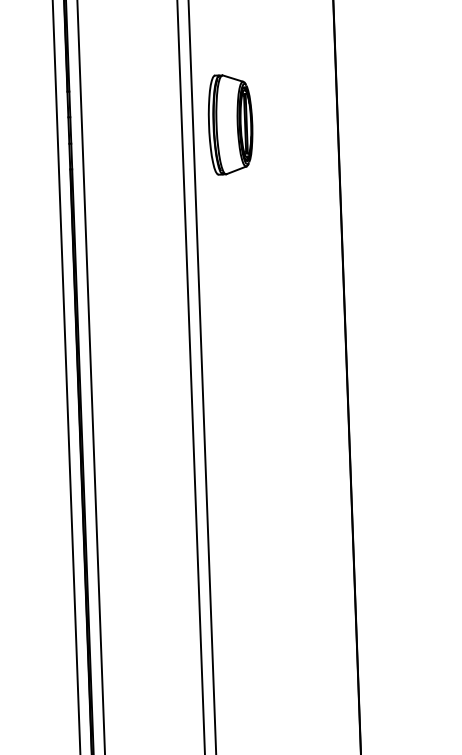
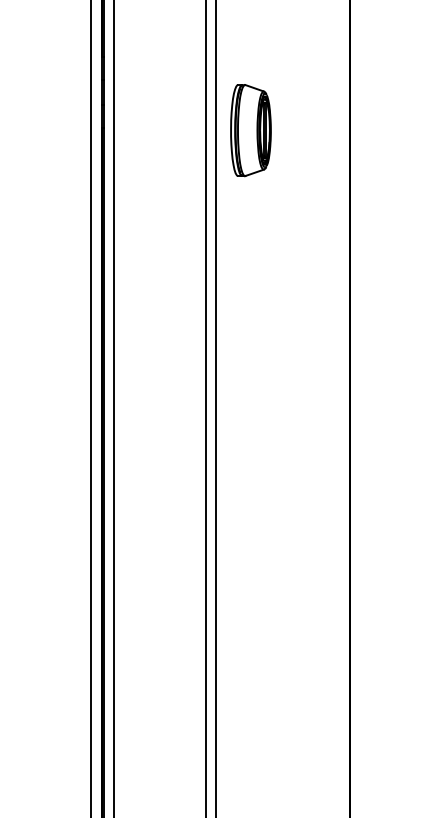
part: (230, 124) -> (250, 130), moved

